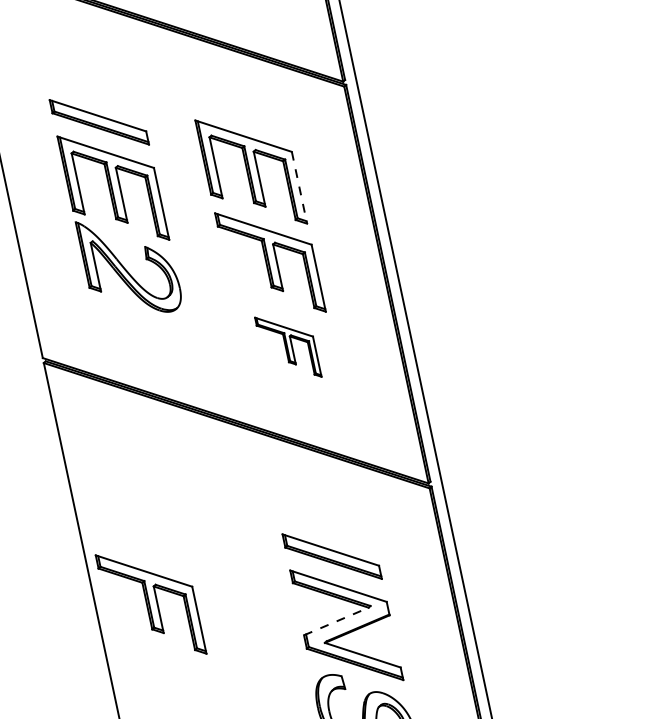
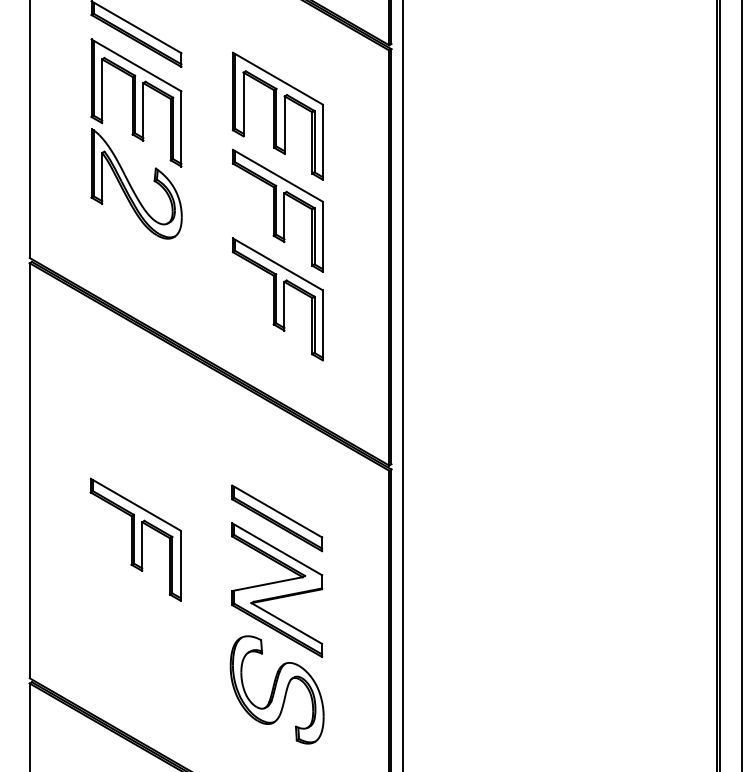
line: (299, 188) -> (322, 142), dashed -> solid
part: (288, 347) -> (277, 299), size x1.67
part: (150, 604) -> (135, 539), moved
line: (336, 621) -> (267, 584), dashed -> solid

